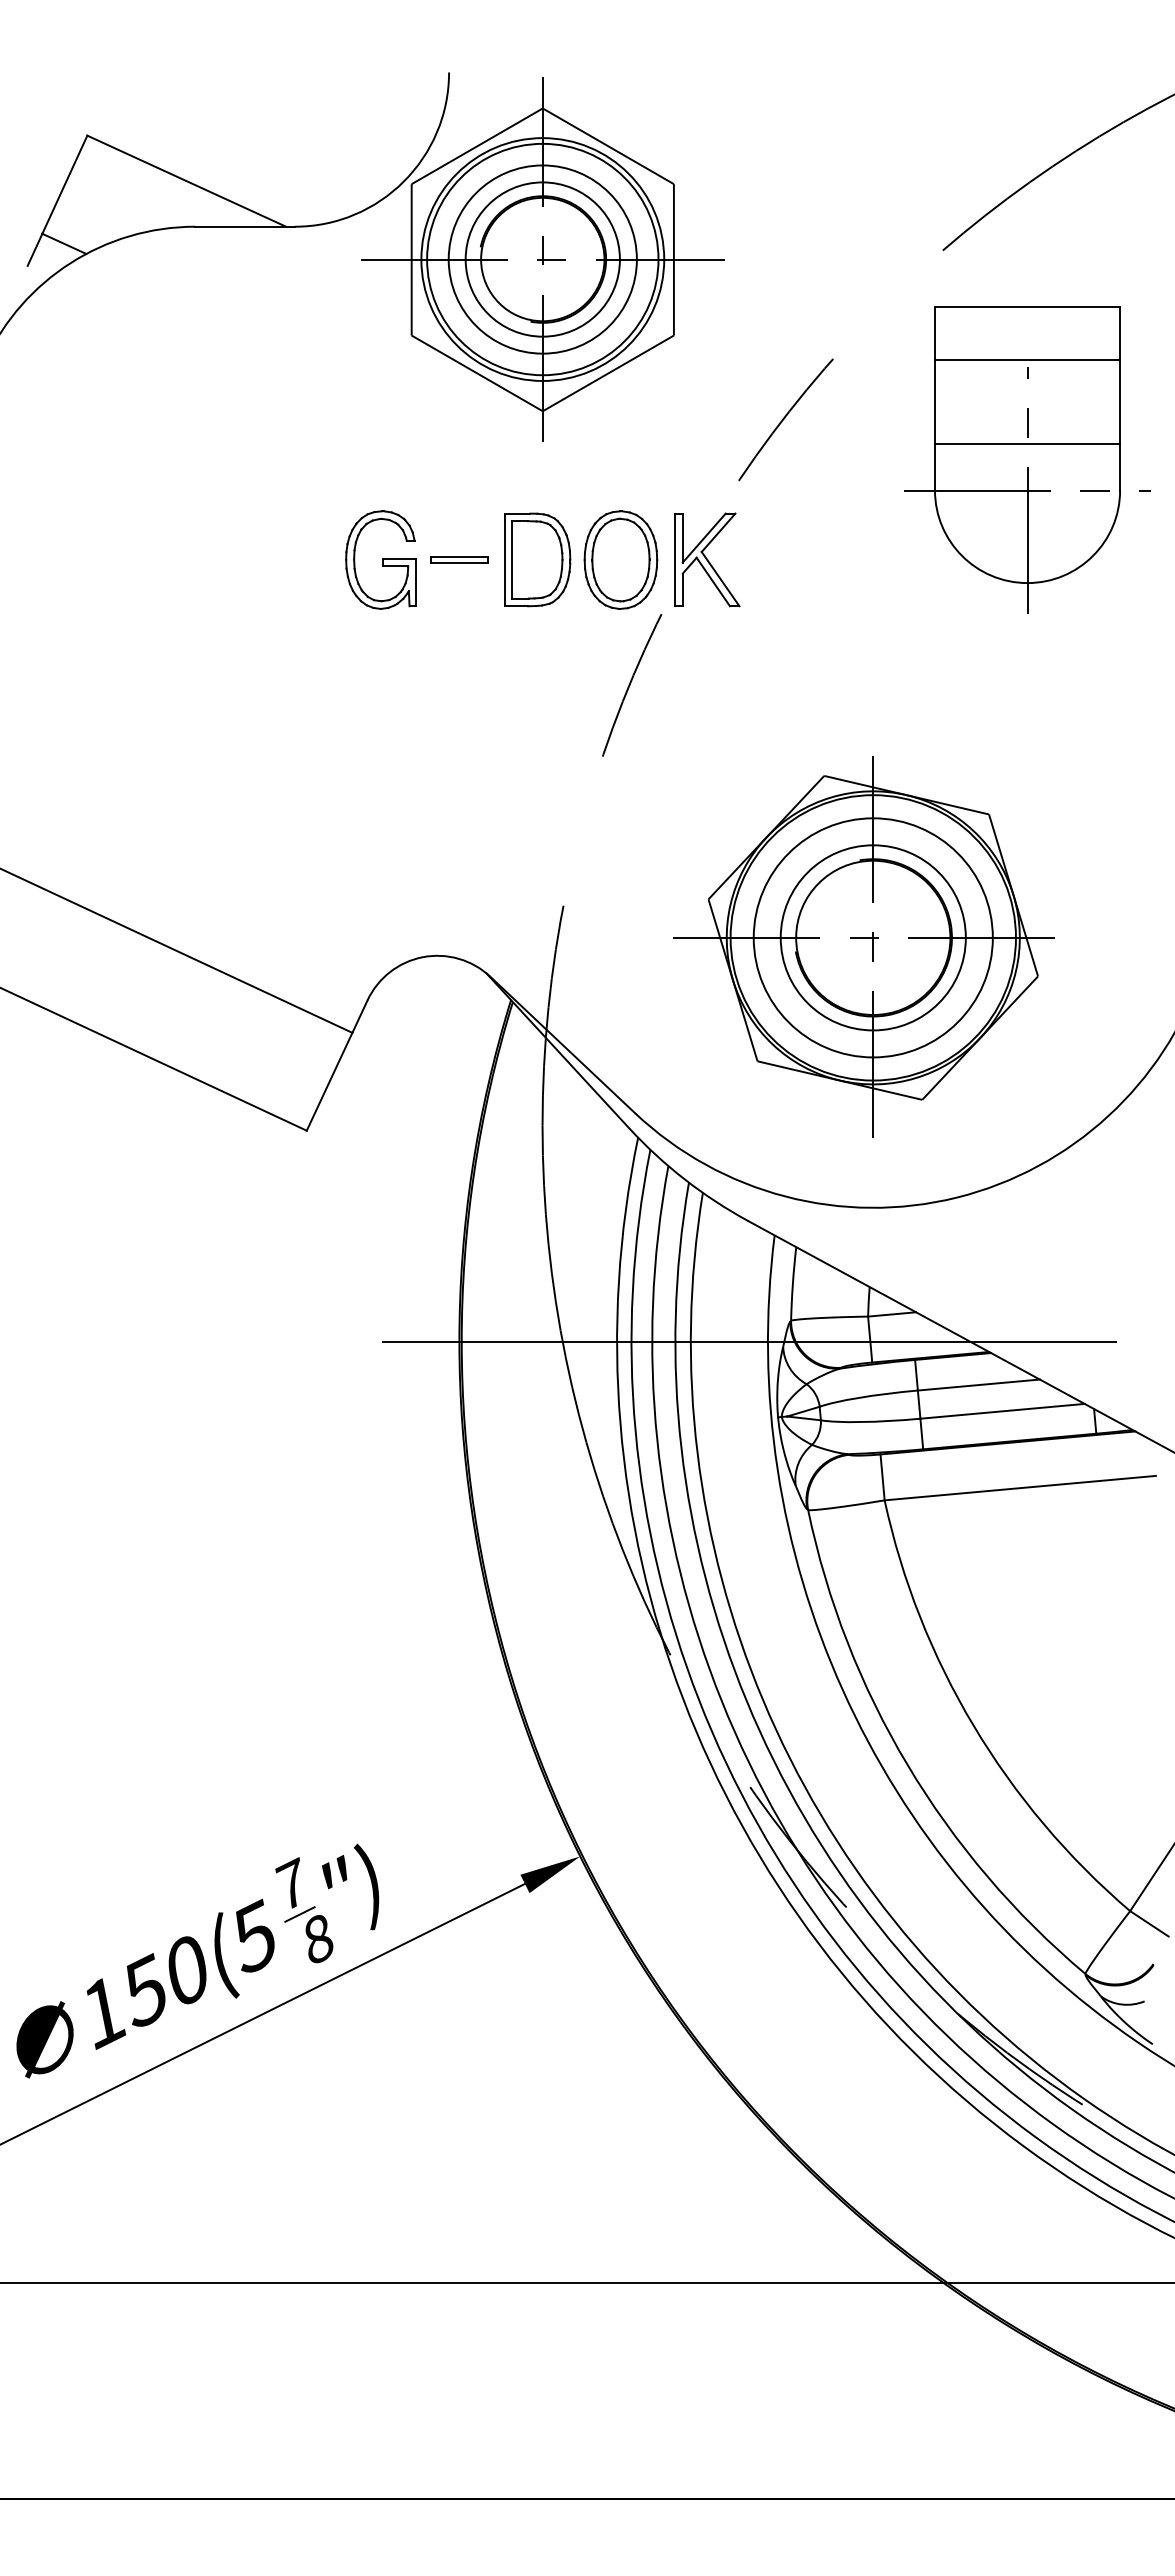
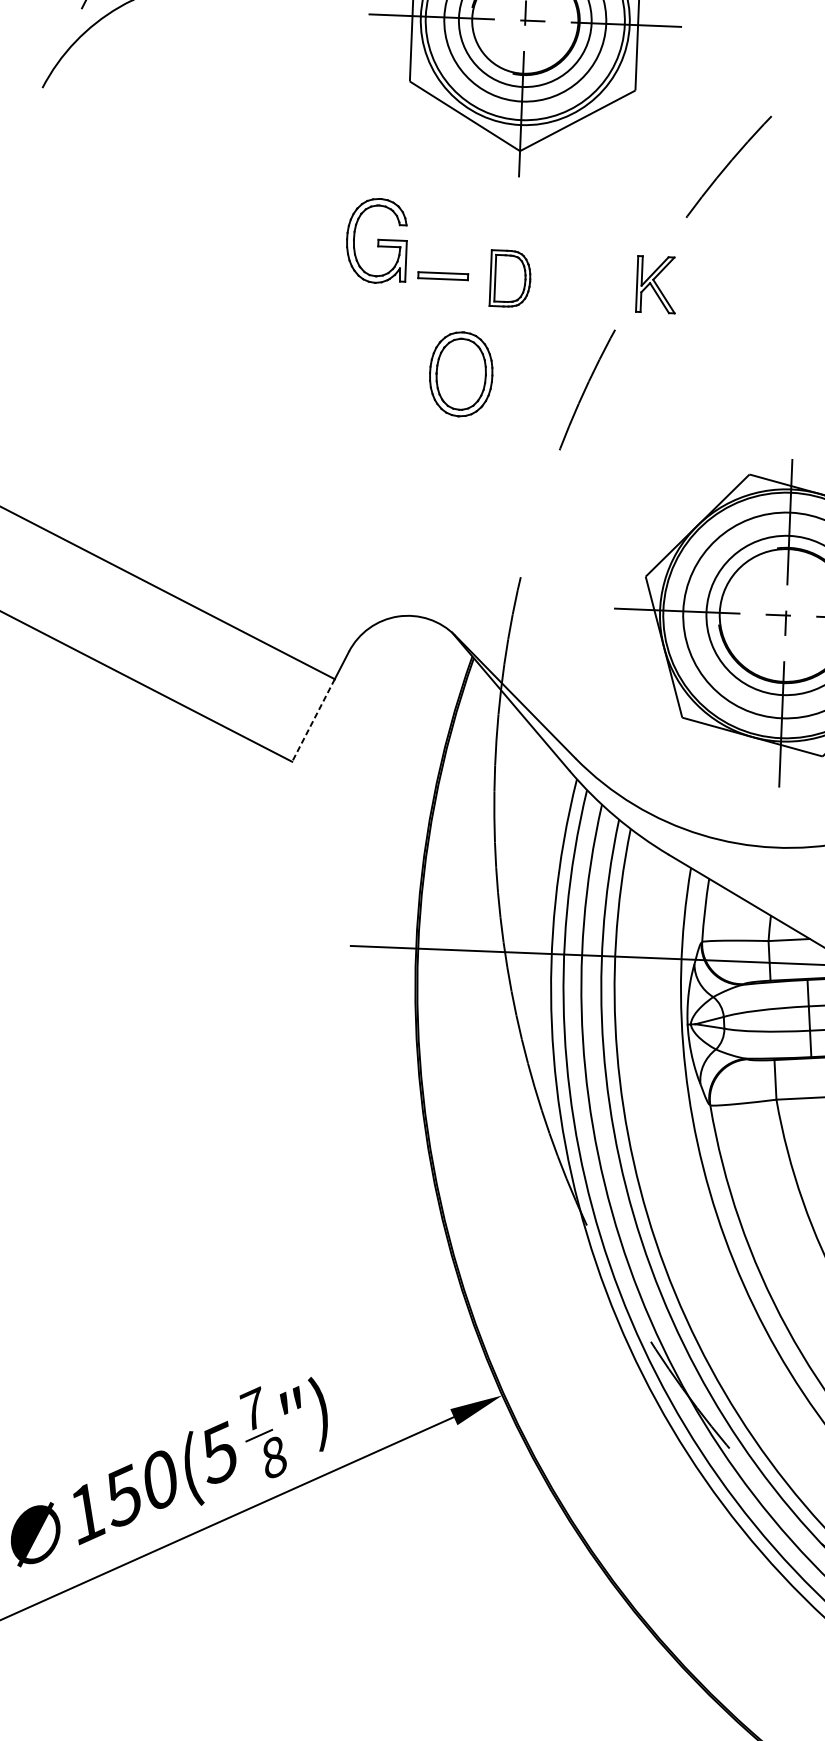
part: (380, 559) -> (376, 240), moved
part: (537, 559) -> (510, 278), size x0.7
part: (620, 559) -> (460, 373), moved
part: (707, 559) -> (656, 284), size x0.7
line: (329, 1081) -> (313, 720), solid -> dashed

